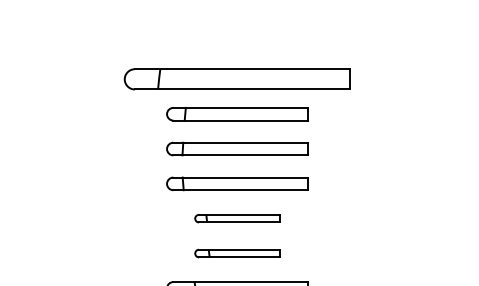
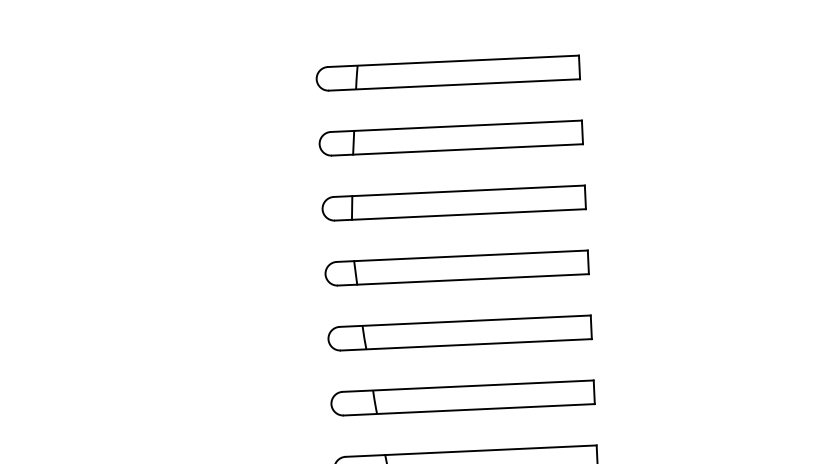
part: (237, 79) -> (448, 73), size x0.62
part: (237, 218) -> (459, 332), size x1.67
part: (237, 253) -> (462, 398), size x1.67

